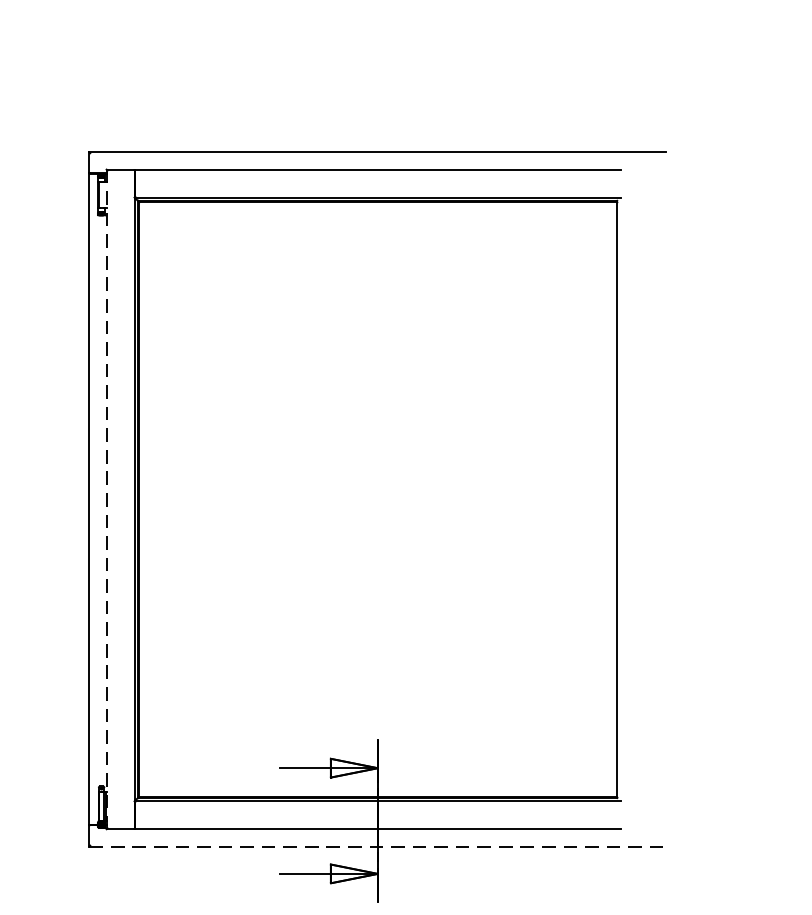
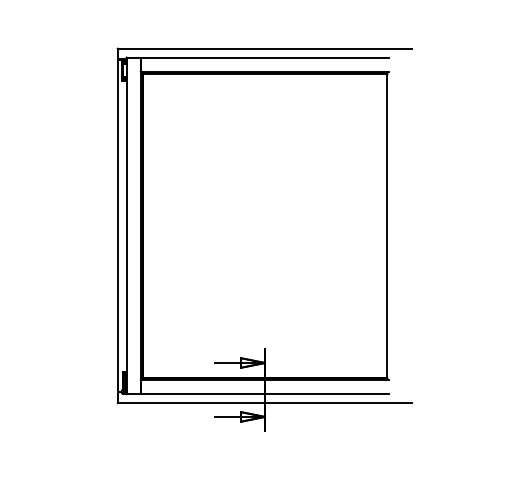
line: (106, 500) -> (126, 226), dashed -> solid
line: (378, 845) -> (265, 402), dashed -> solid

